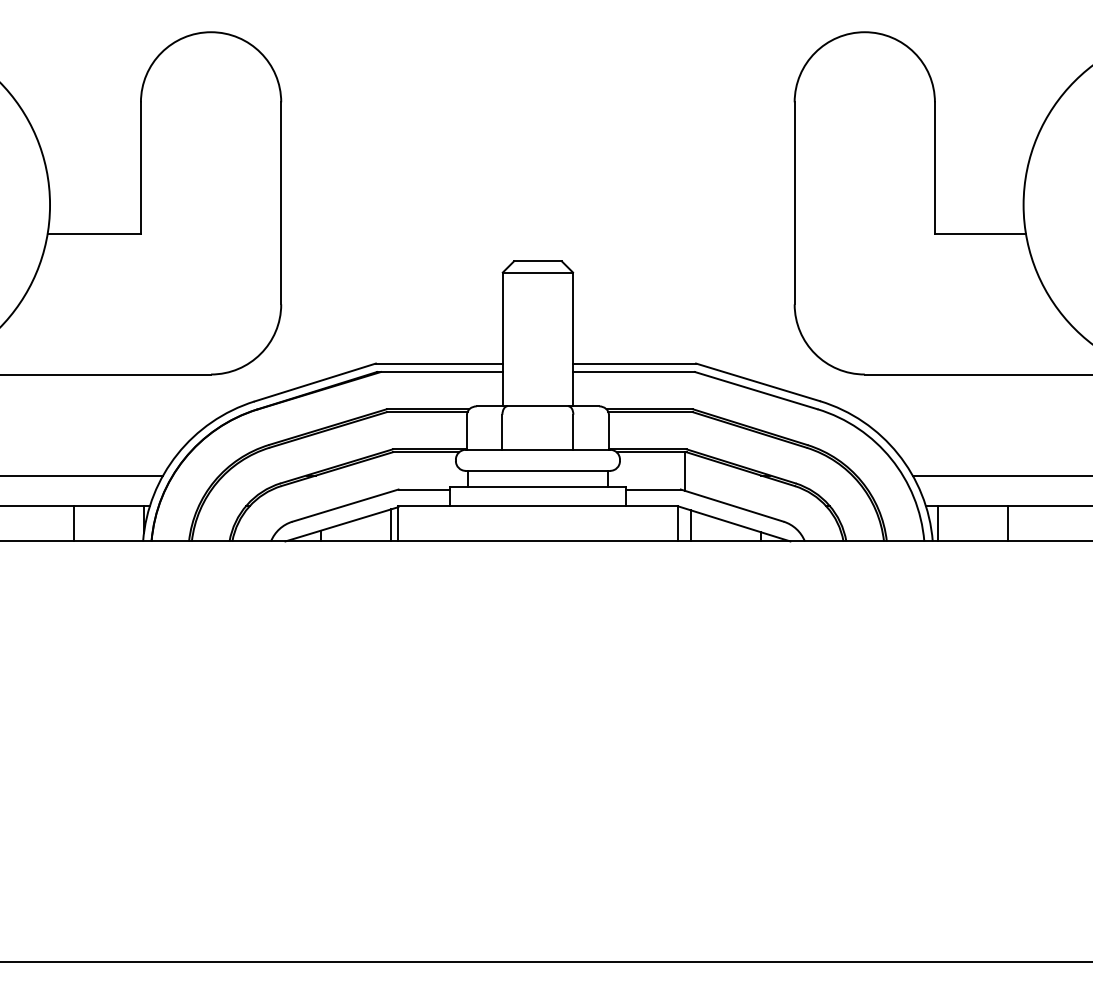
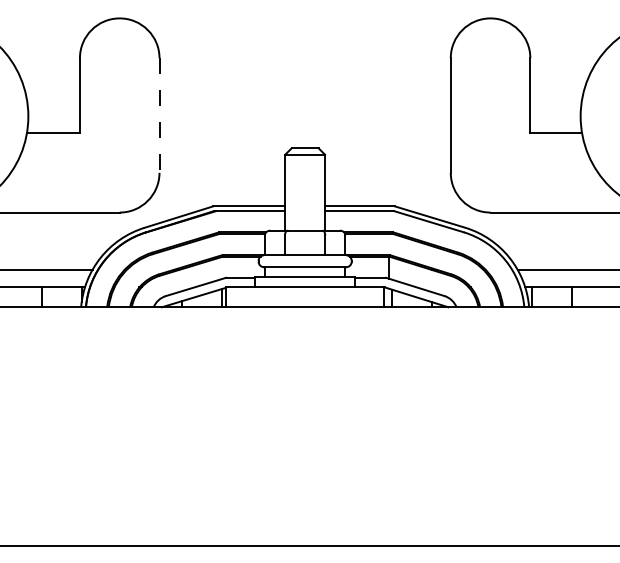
line: (281, 203) -> (159, 115), solid -> dashed

